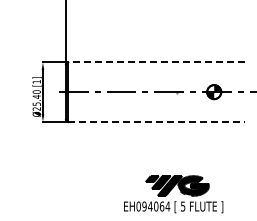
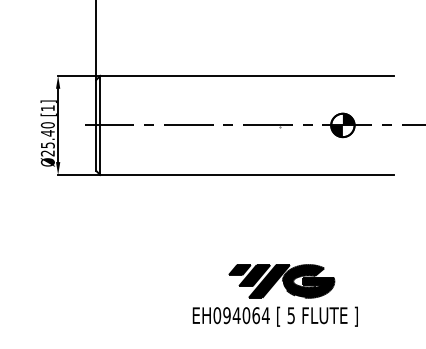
line: (156, 62) -> (246, 76), dashed -> solid
line: (157, 121) -> (248, 174), dashed -> solid

